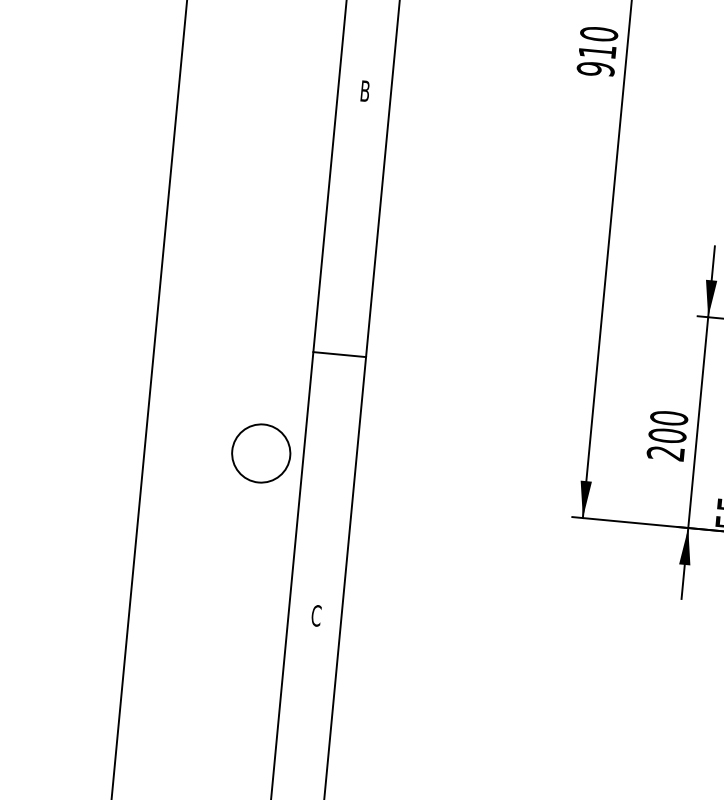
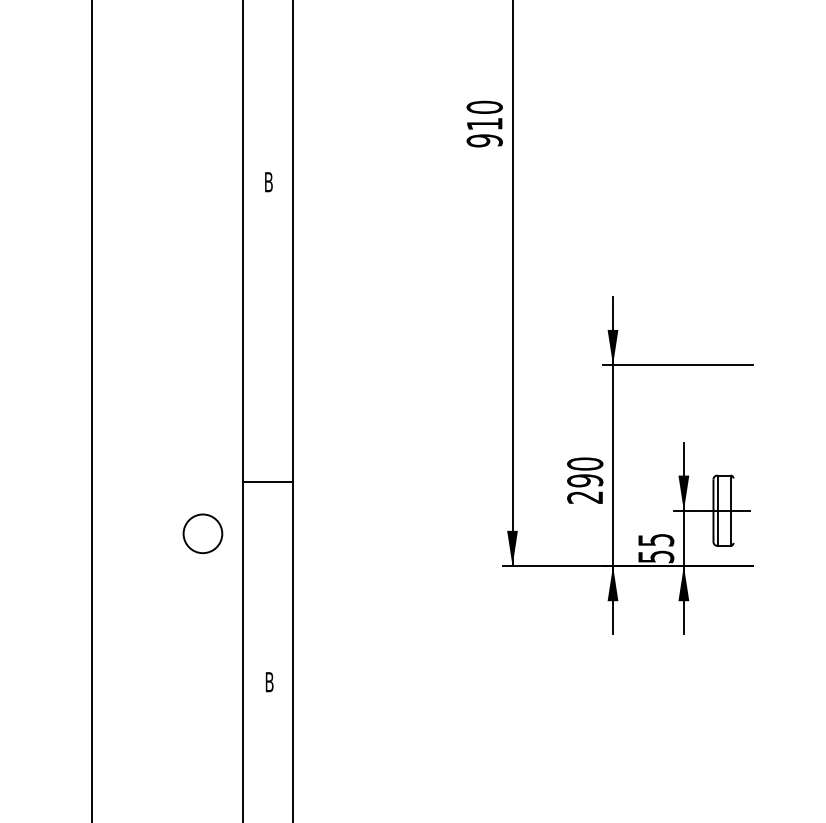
line: (339, 354) -> (268, 482), moved
text: (667, 435) -> (585, 480), 200 -> 290
circle: (260, 453) -> (202, 533), size x0.7
text: (316, 615) -> (269, 681), C -> B

